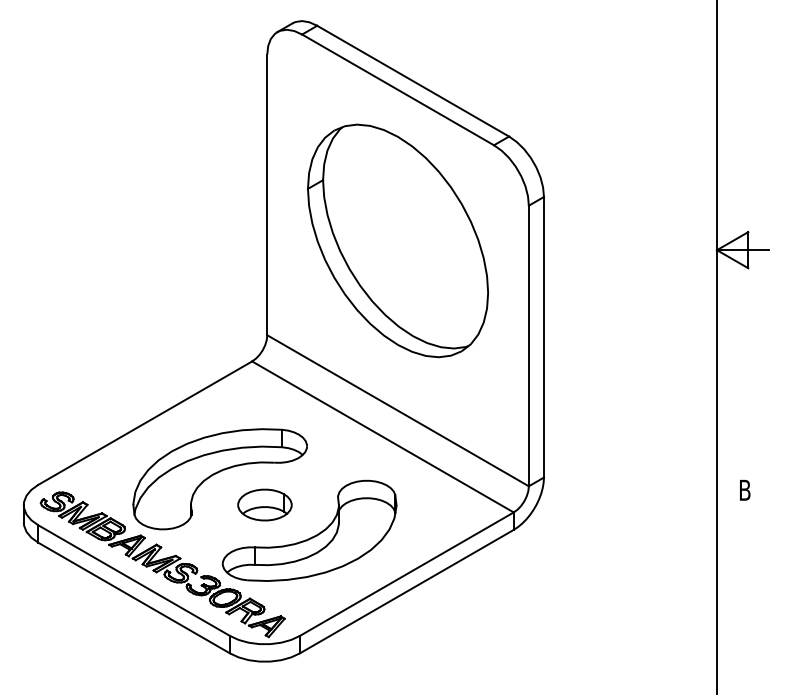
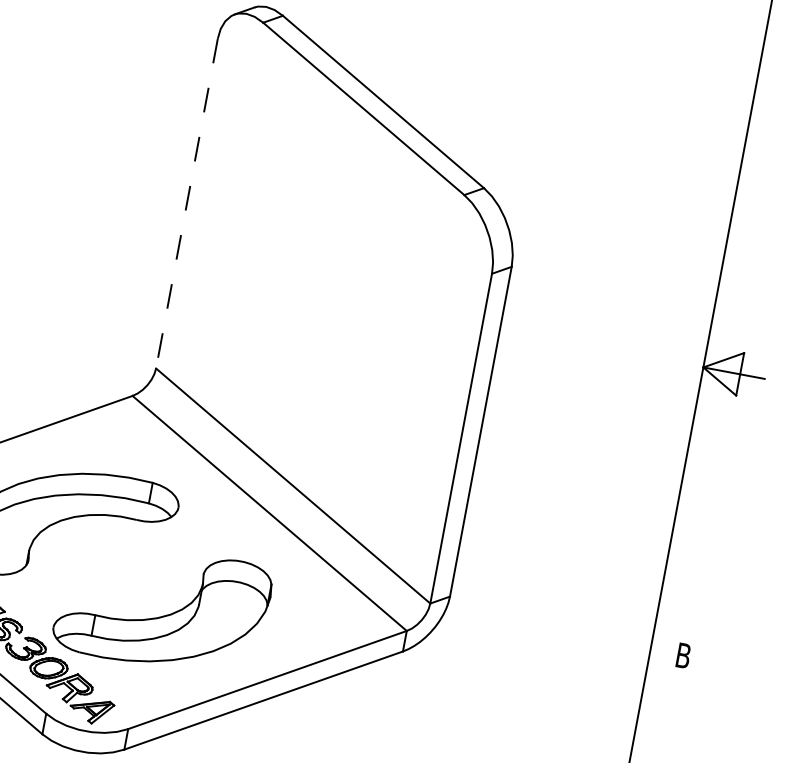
line: (267, 195) -> (187, 204), solid -> dashed
part: (397, 240) -> (330, 285), removed
part: (264, 504) -> (115, 566), removed

